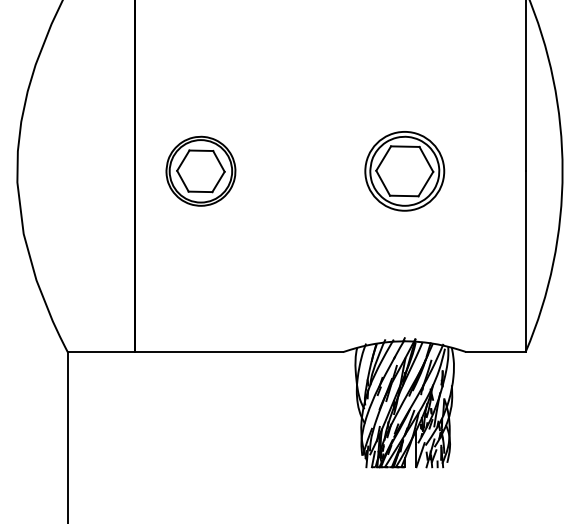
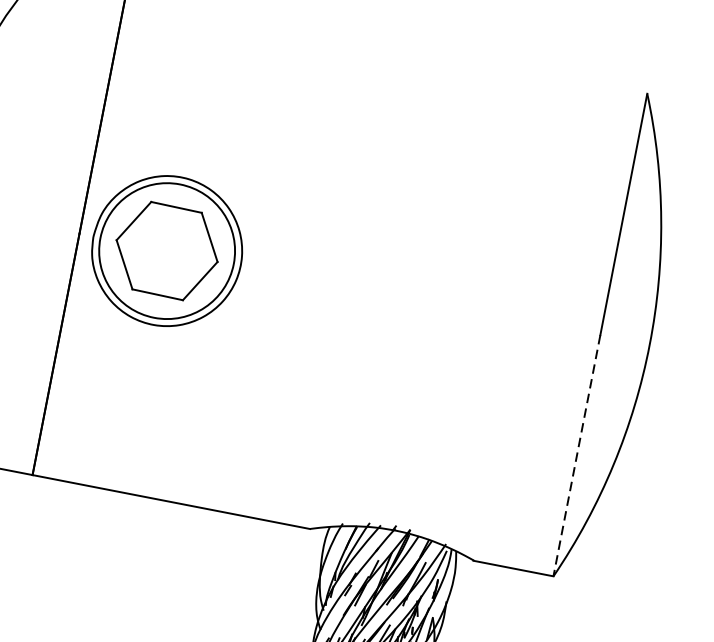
part: (200, 170) -> (166, 249), size x1.6
part: (404, 171) -> (438, 303), removed
line: (525, 262) -> (576, 456), solid -> dashed

